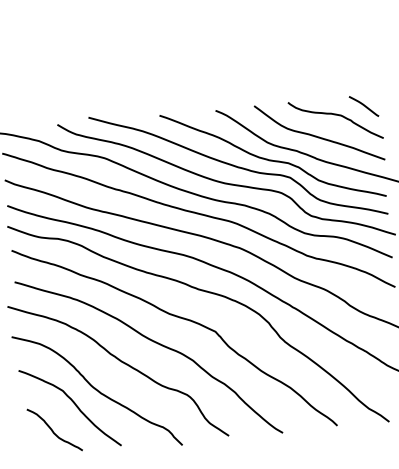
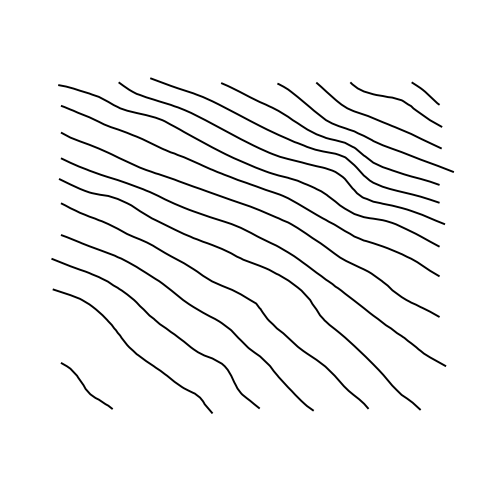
curve: (74, 404) -> (108, 362), removed

